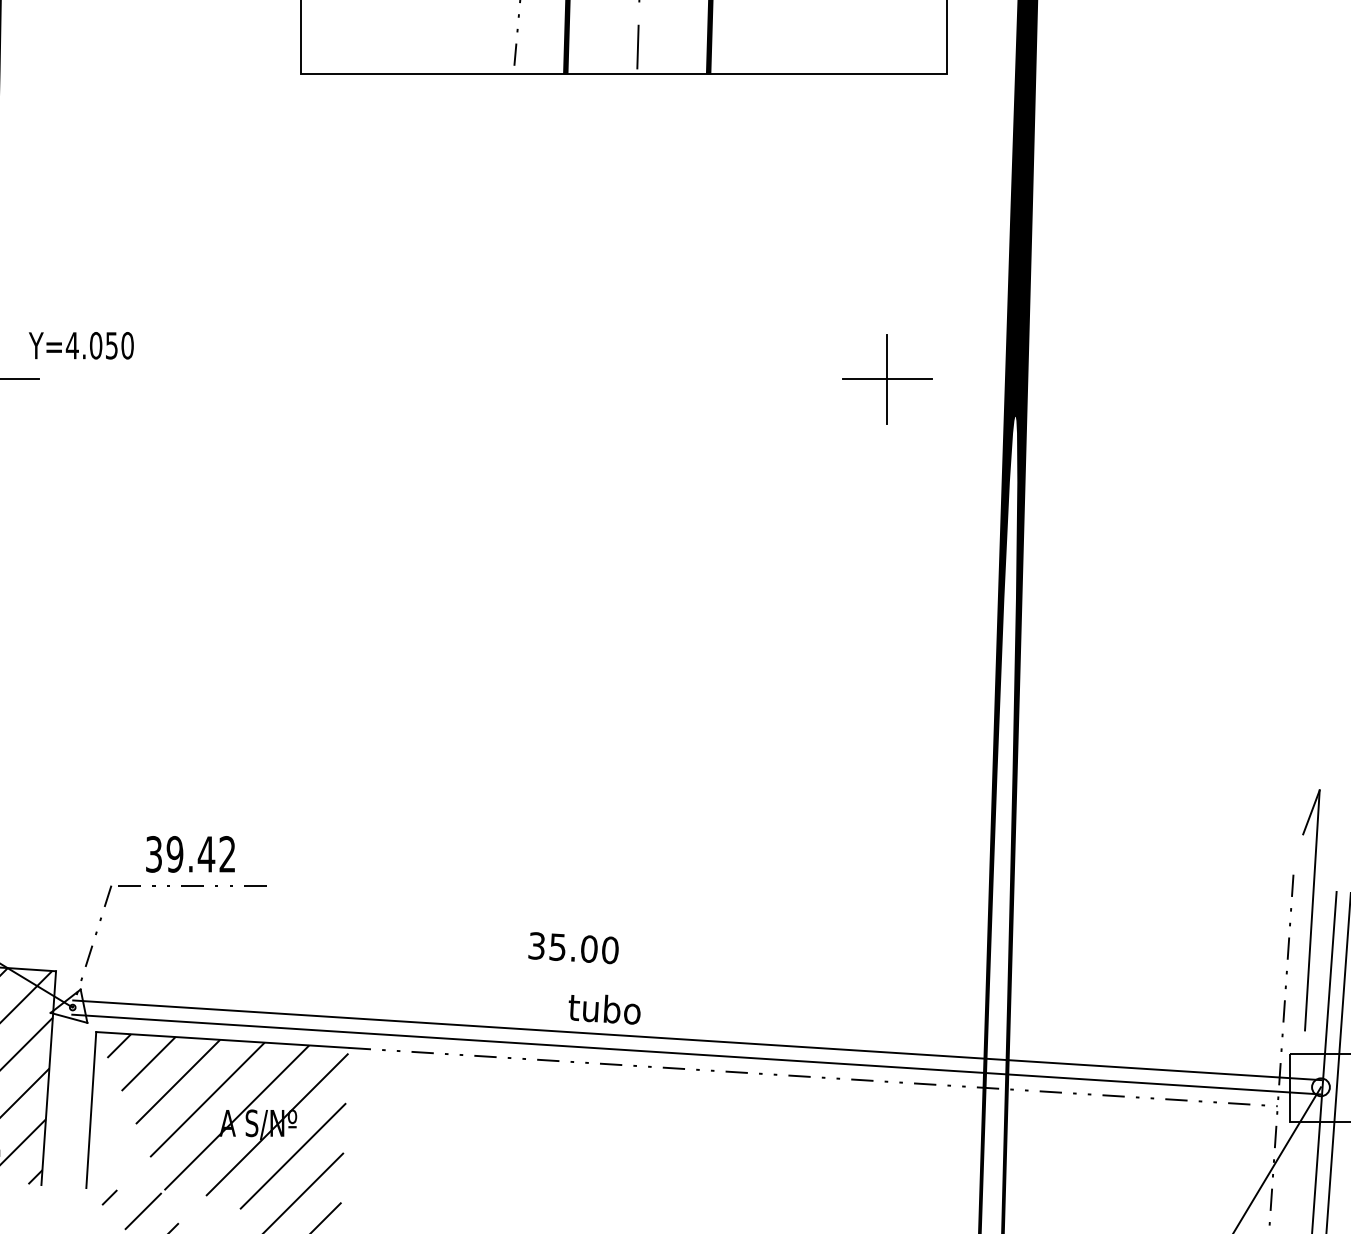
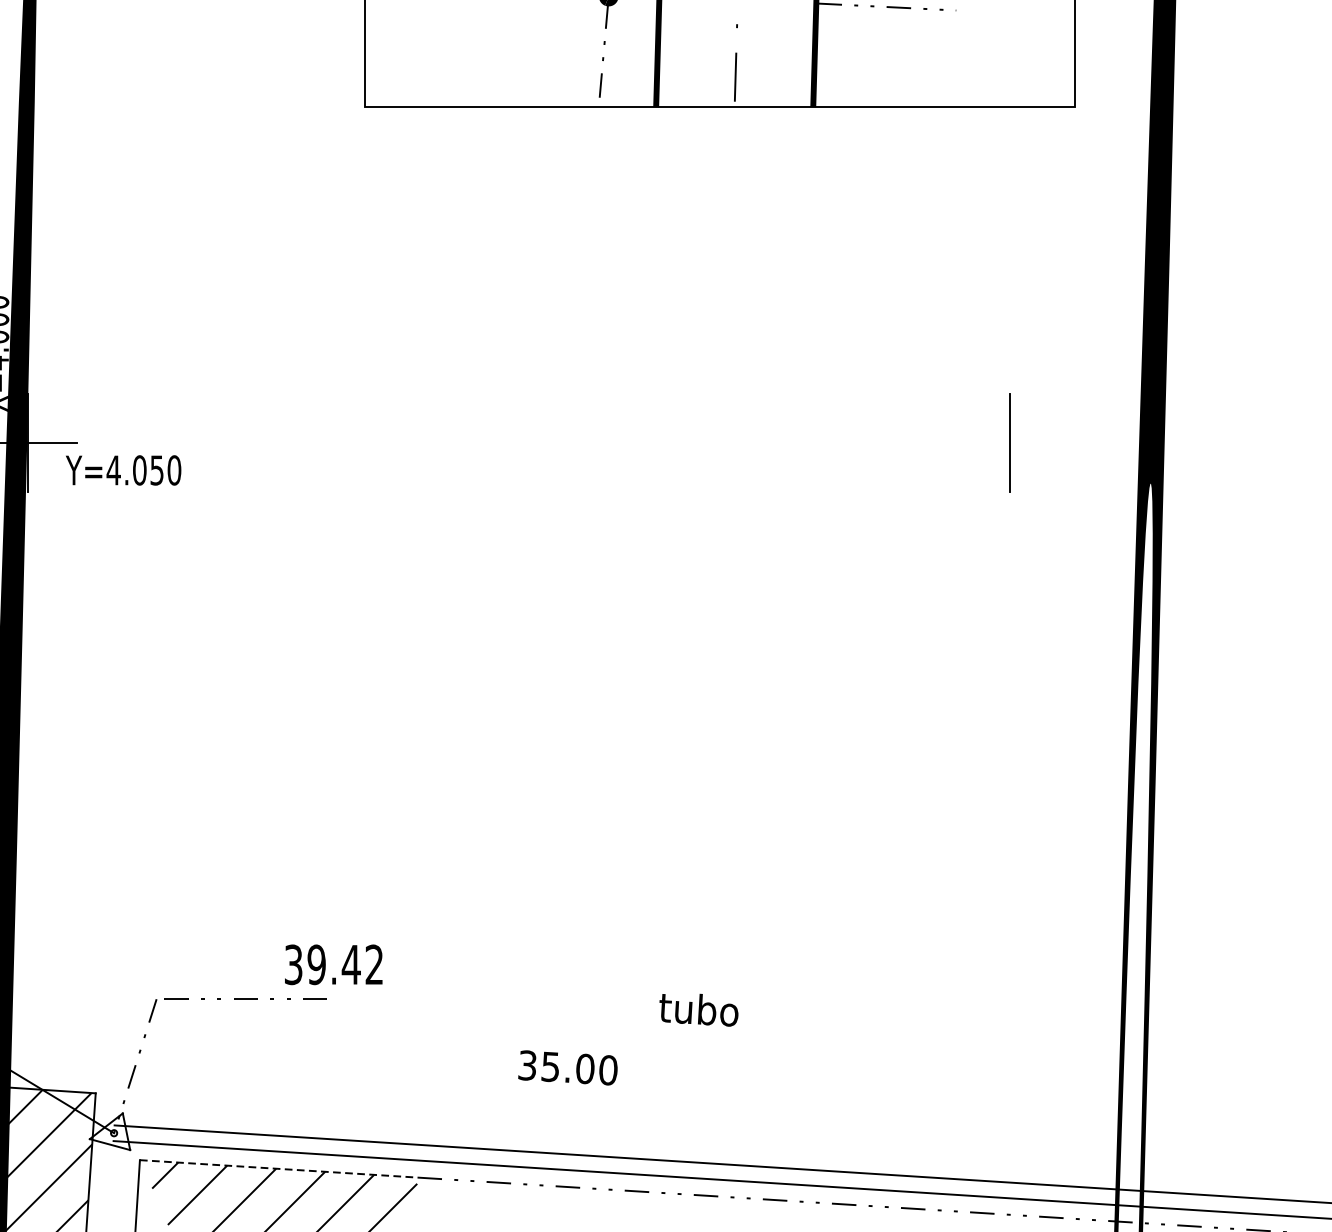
text: (81, 345) -> (123, 470), moved
line: (887, 379) -> (1009, 442), removed
text: (190, 854) -> (333, 964), moved
text: (573, 948) -> (567, 1068), moved
text: (604, 1009) -> (698, 1010), moved
line: (222, 1040) -> (278, 1169), solid -> dashed

